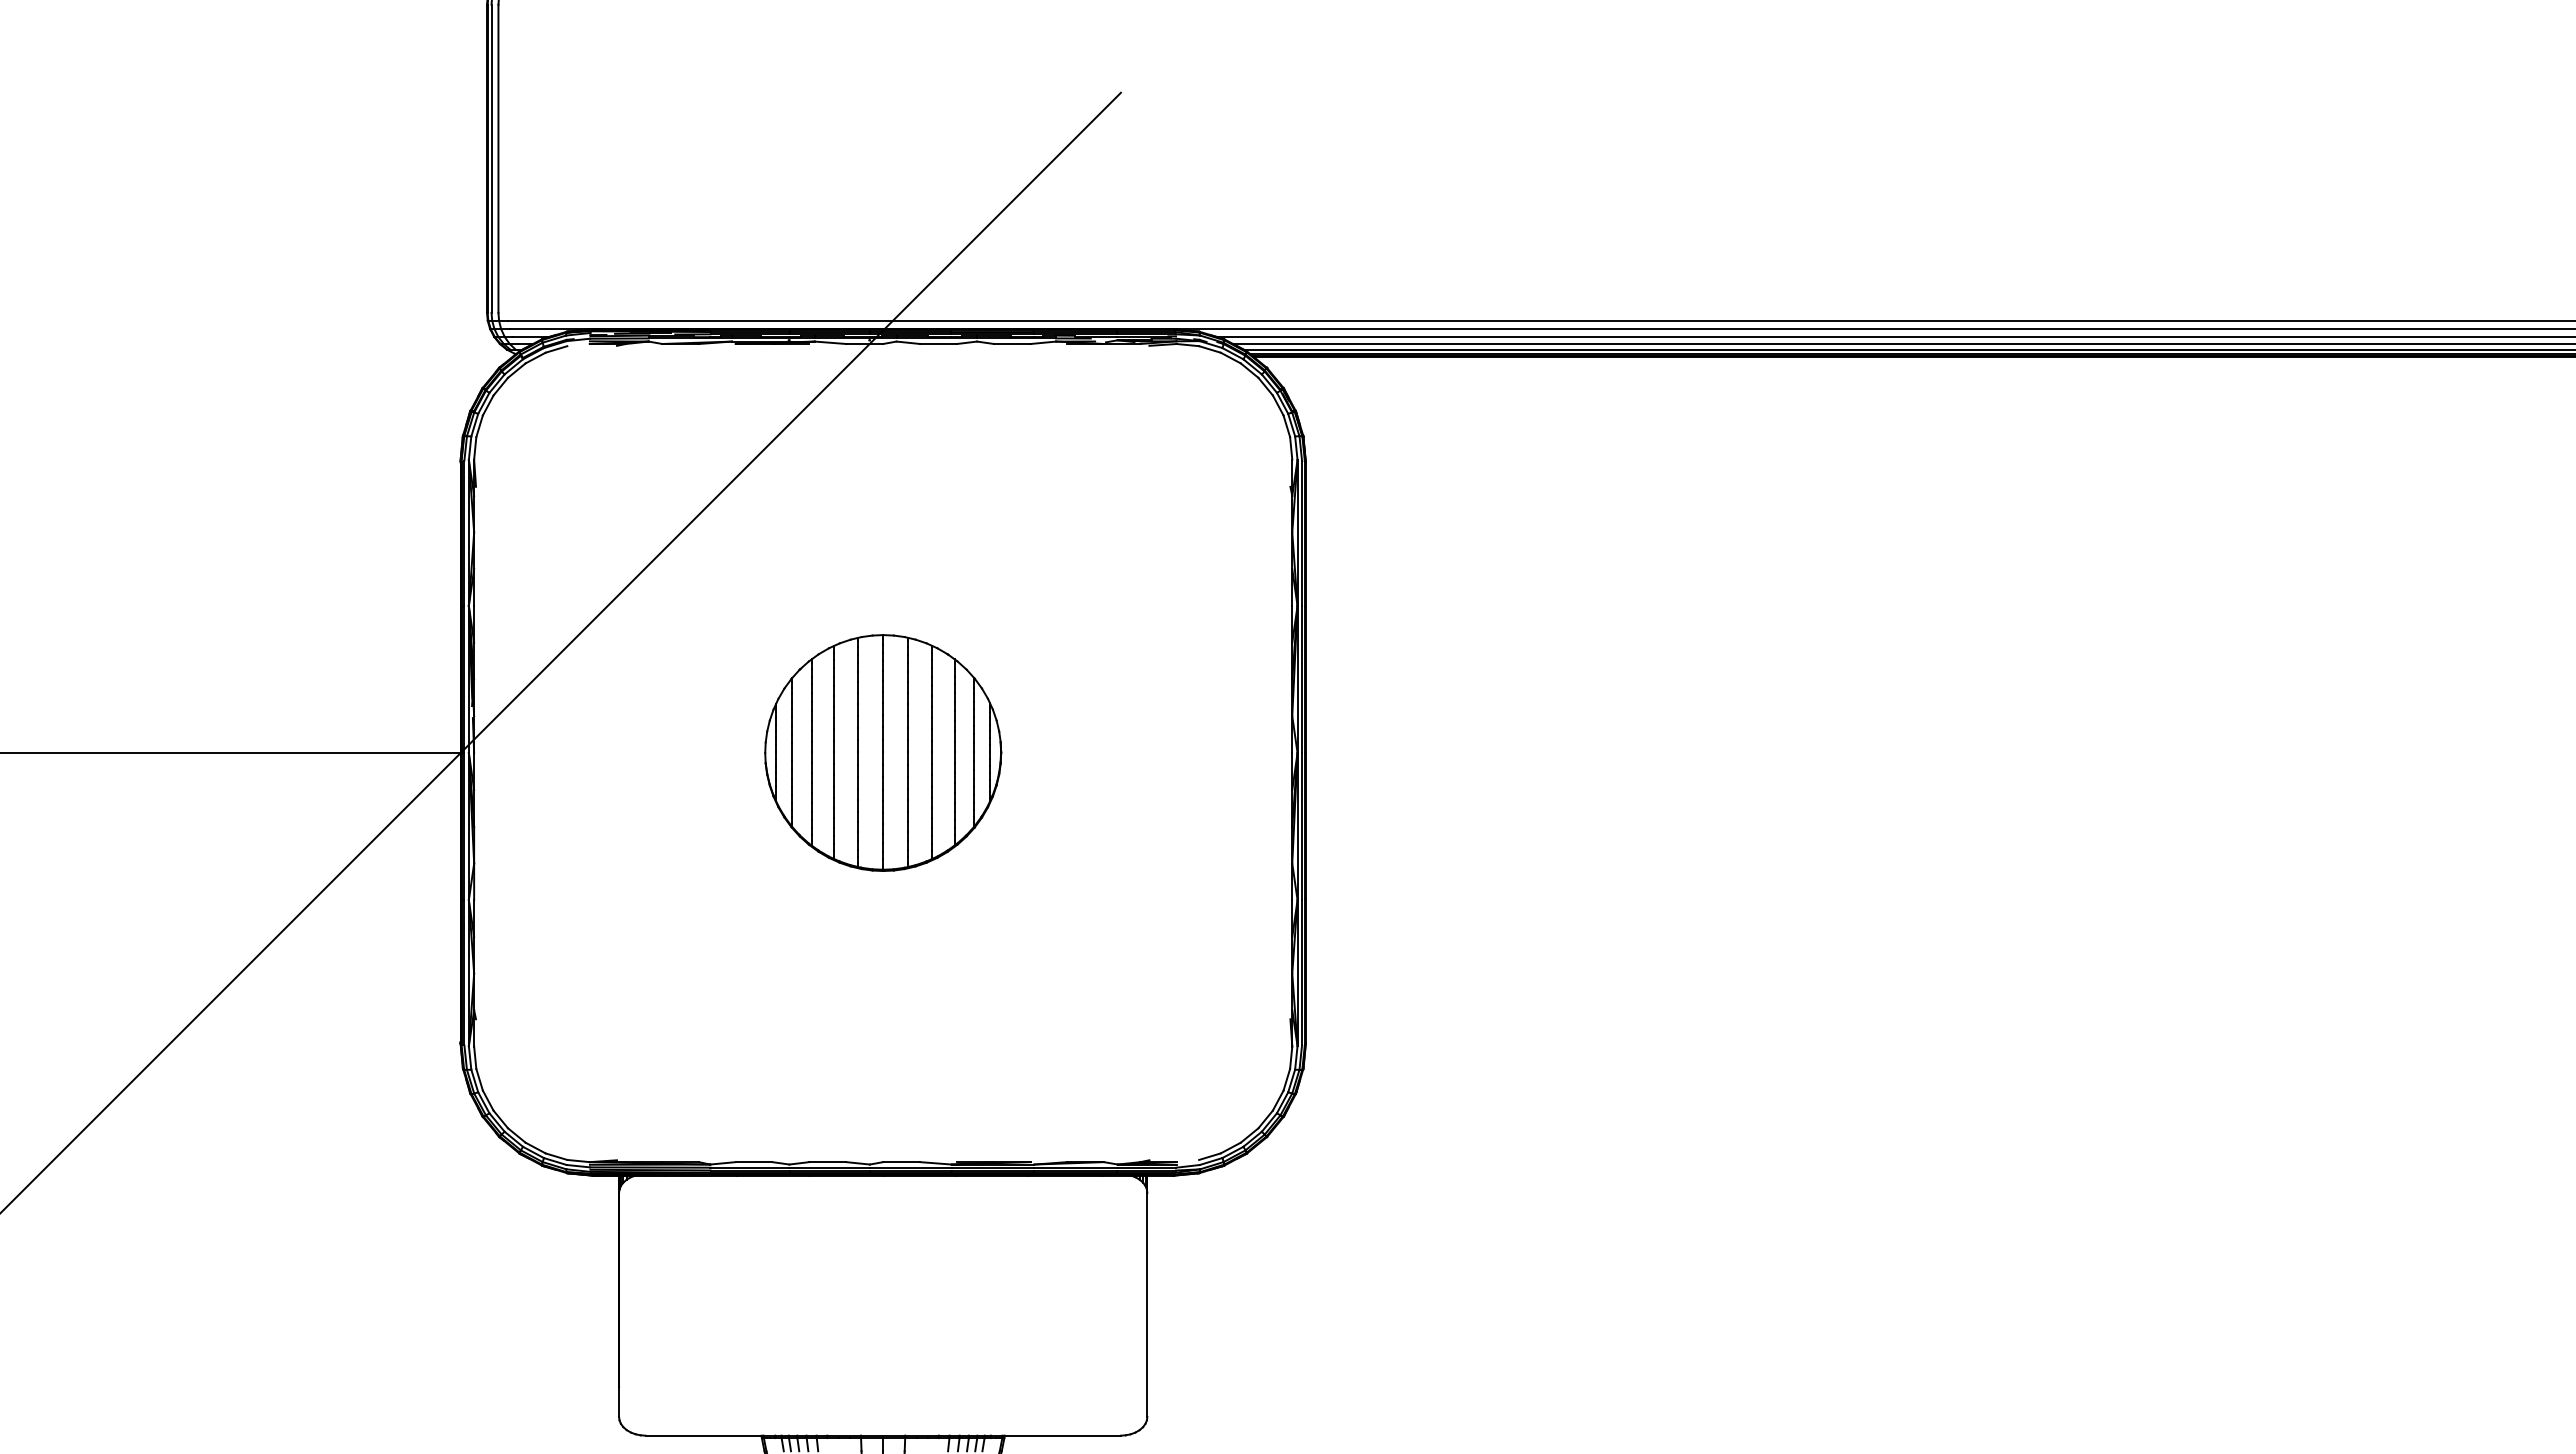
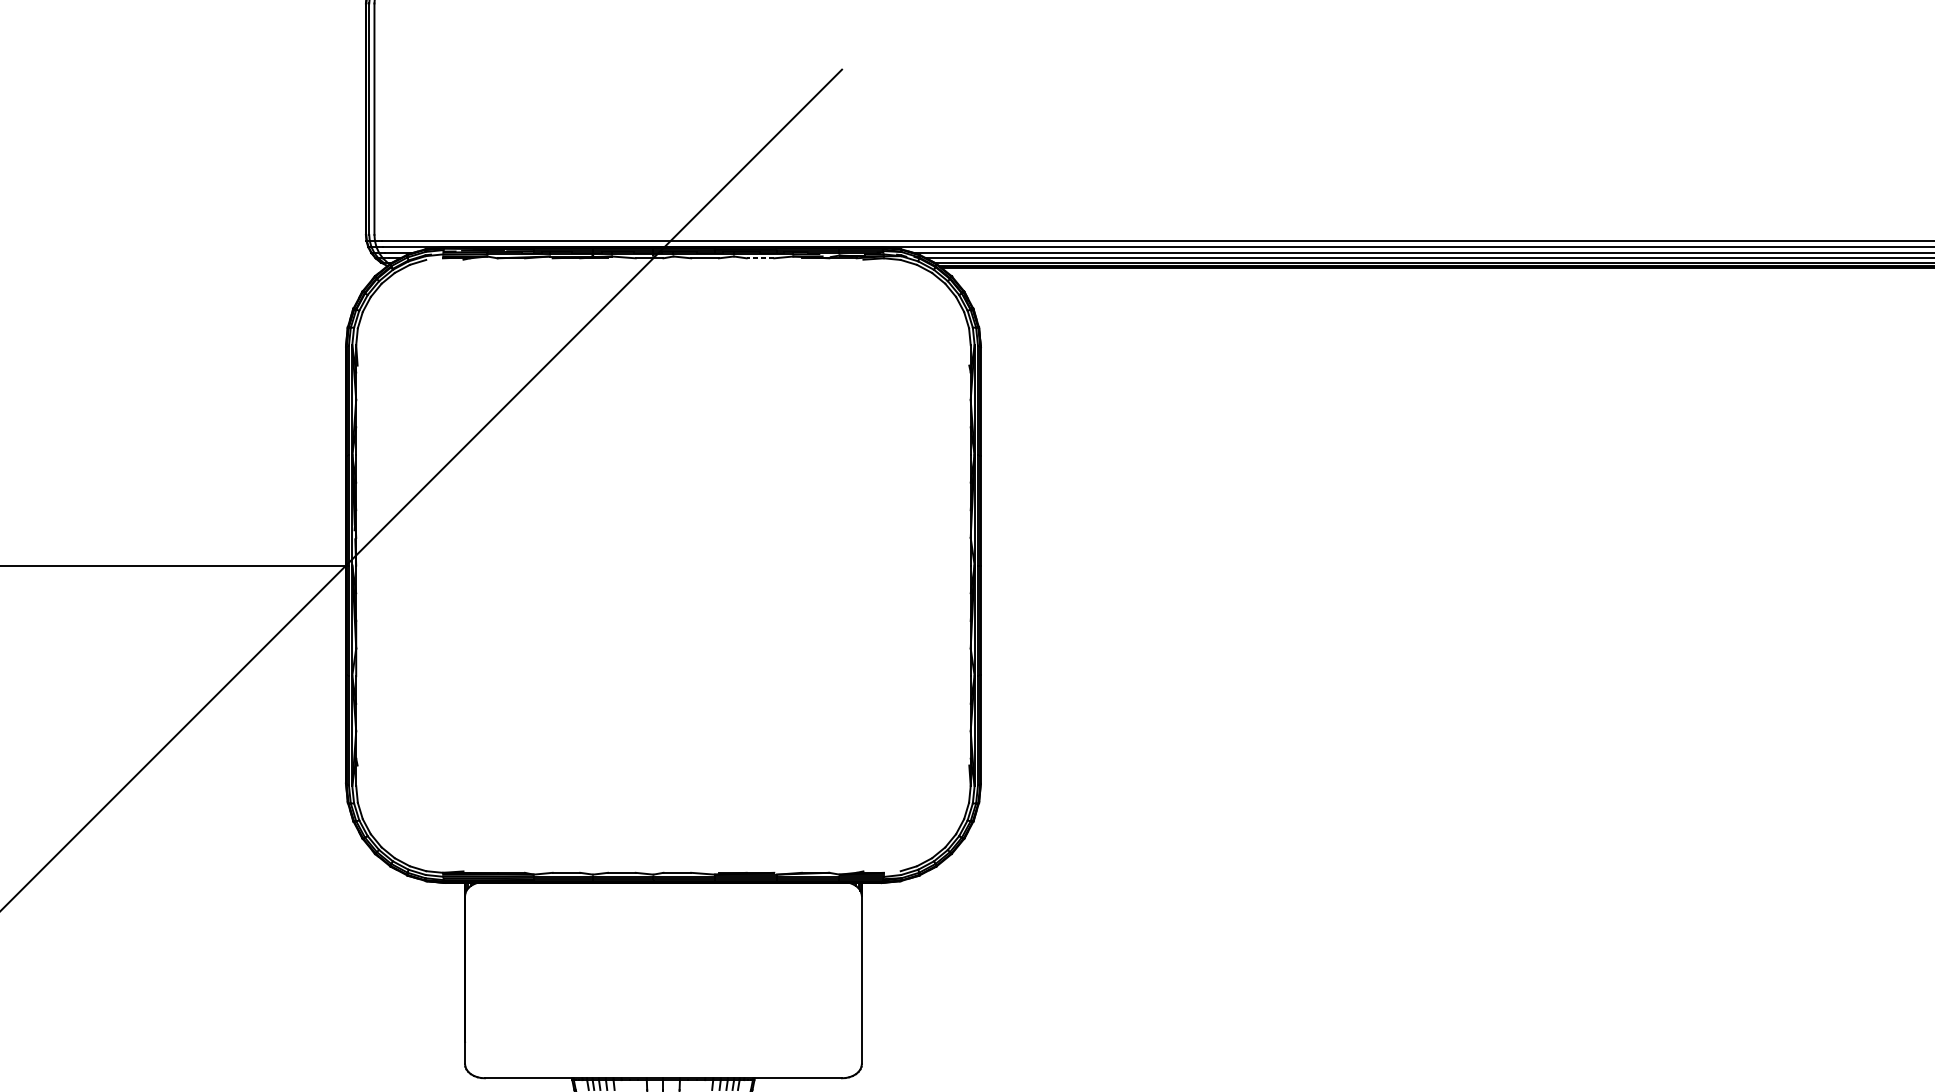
line: (1011, 343) -> (759, 257), solid -> dashed
part: (883, 752) -> (663, 565), removed

